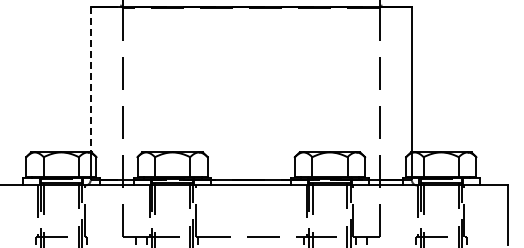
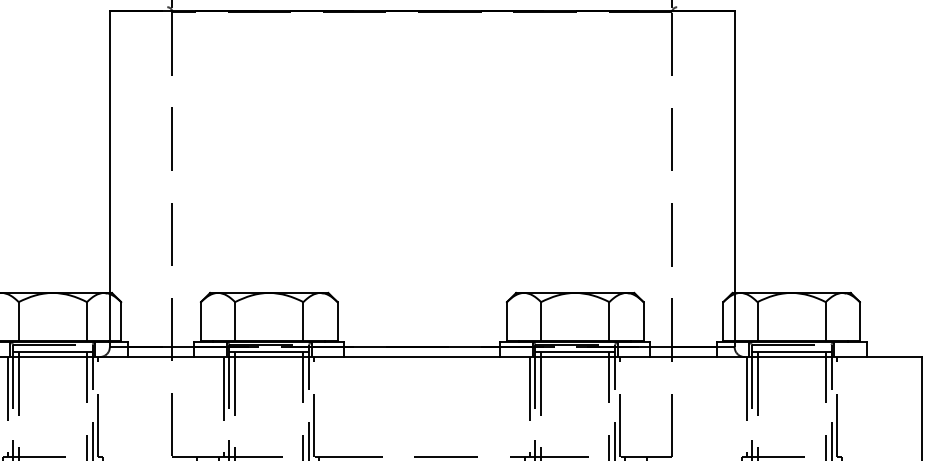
line: (90, 79) -> (109, 151), dashed -> solid

